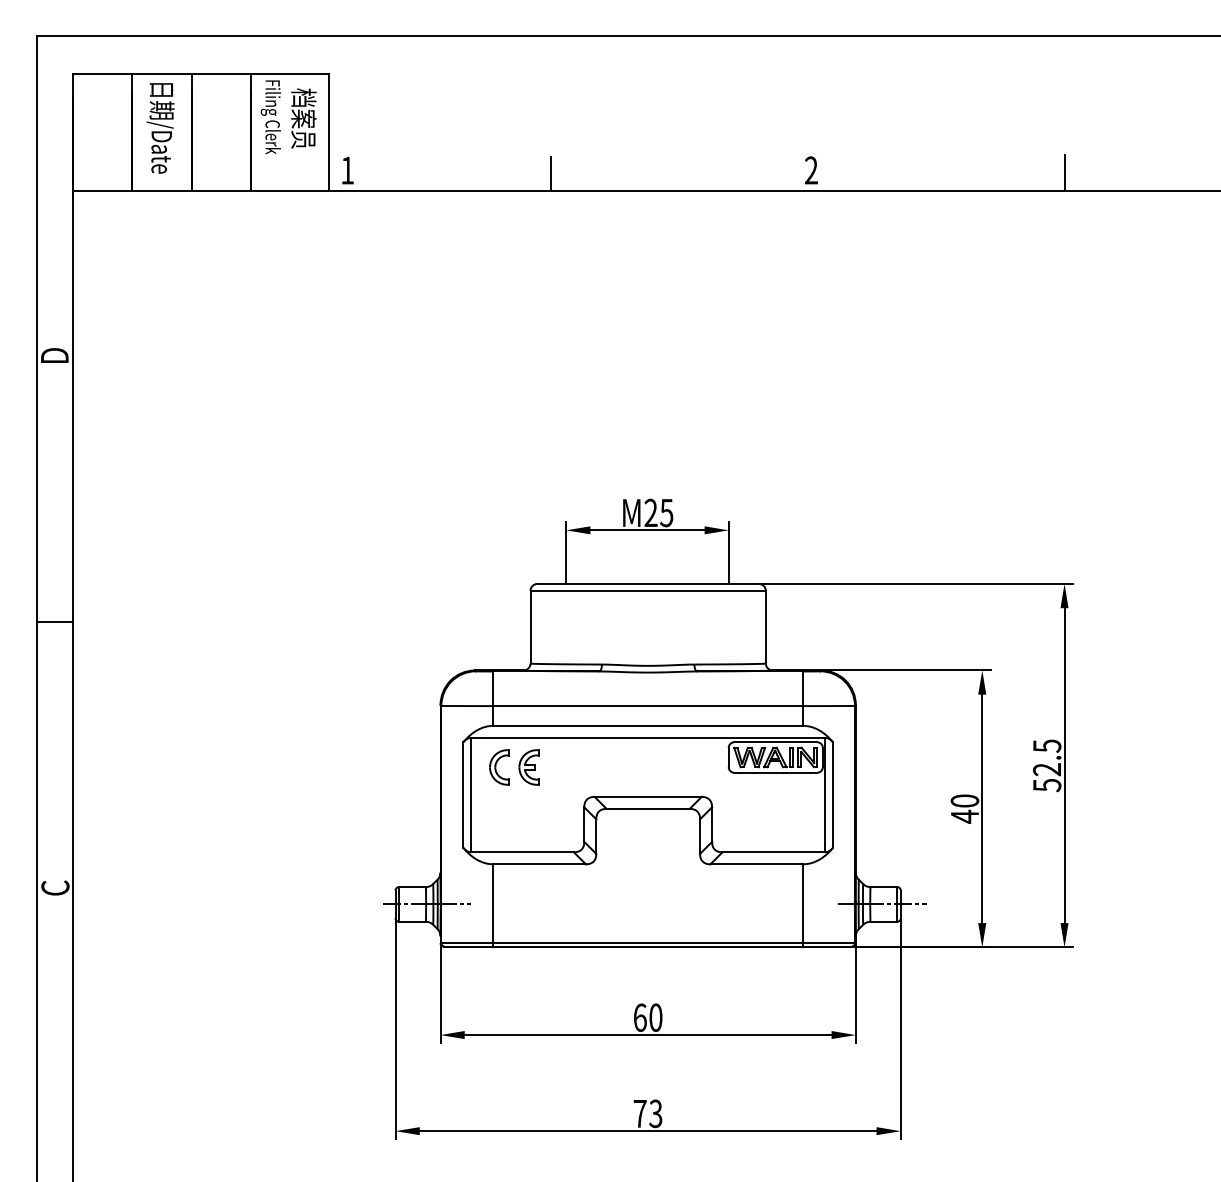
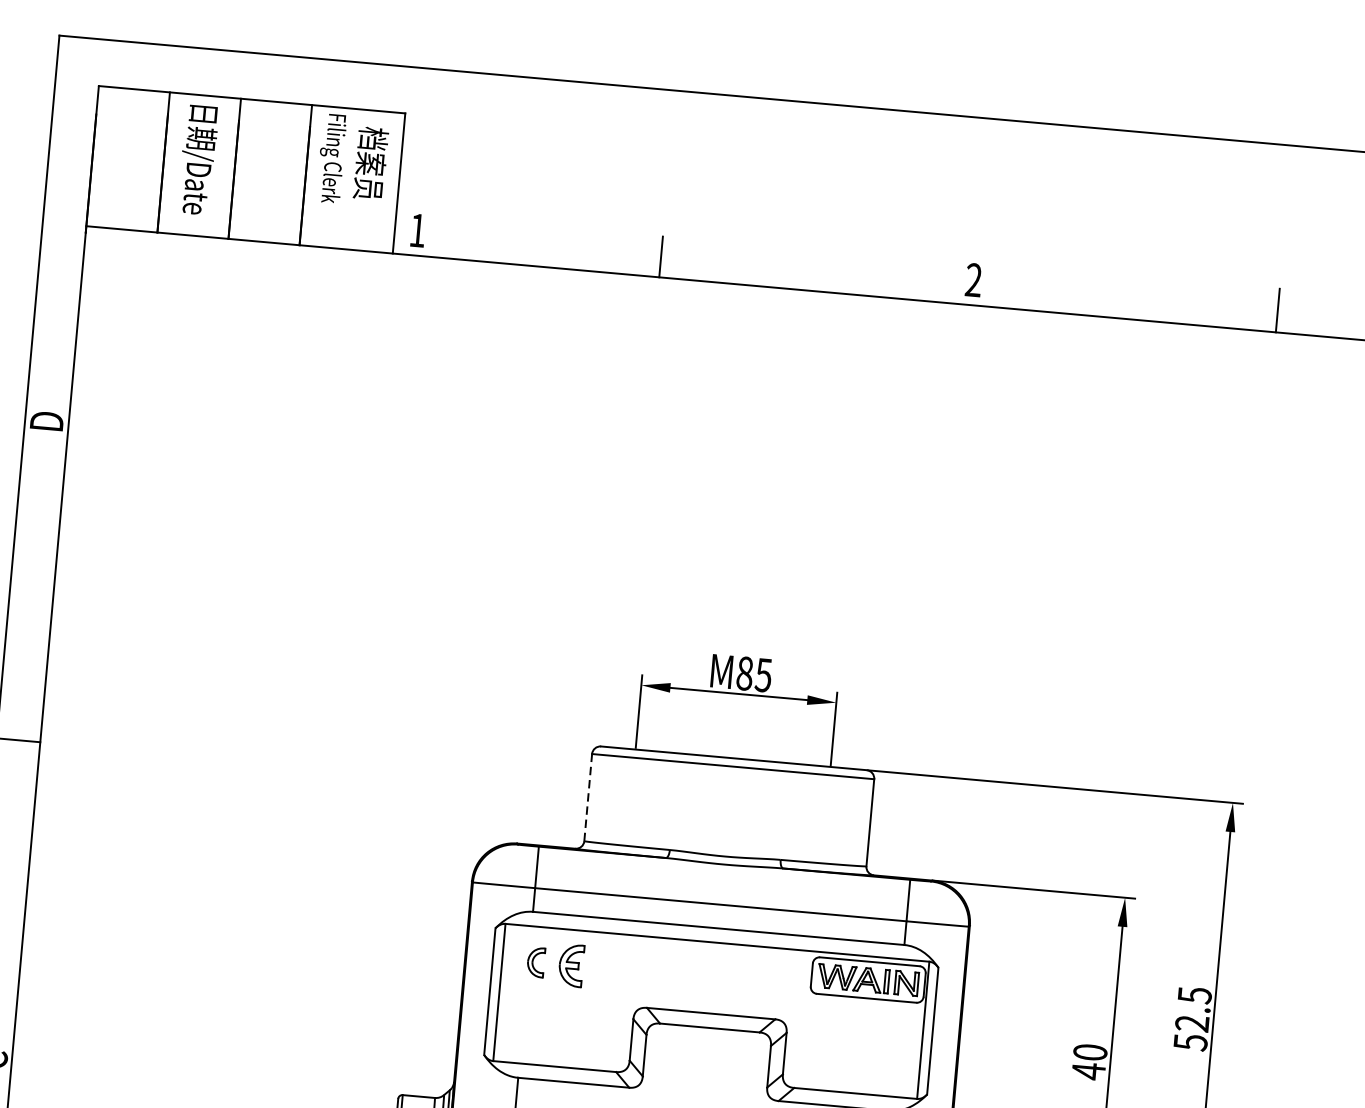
text: (650, 512) -> (744, 672), M25 -> M85
line: (530, 626) -> (588, 796), solid -> dashed
part: (499, 767) -> (536, 962), size x0.7

